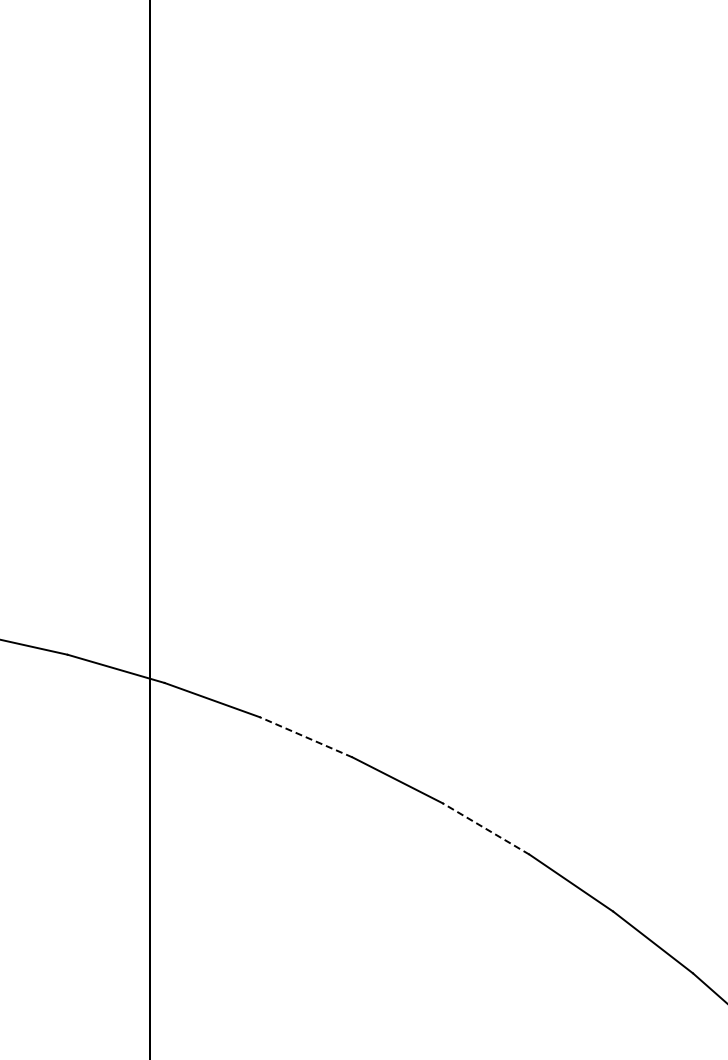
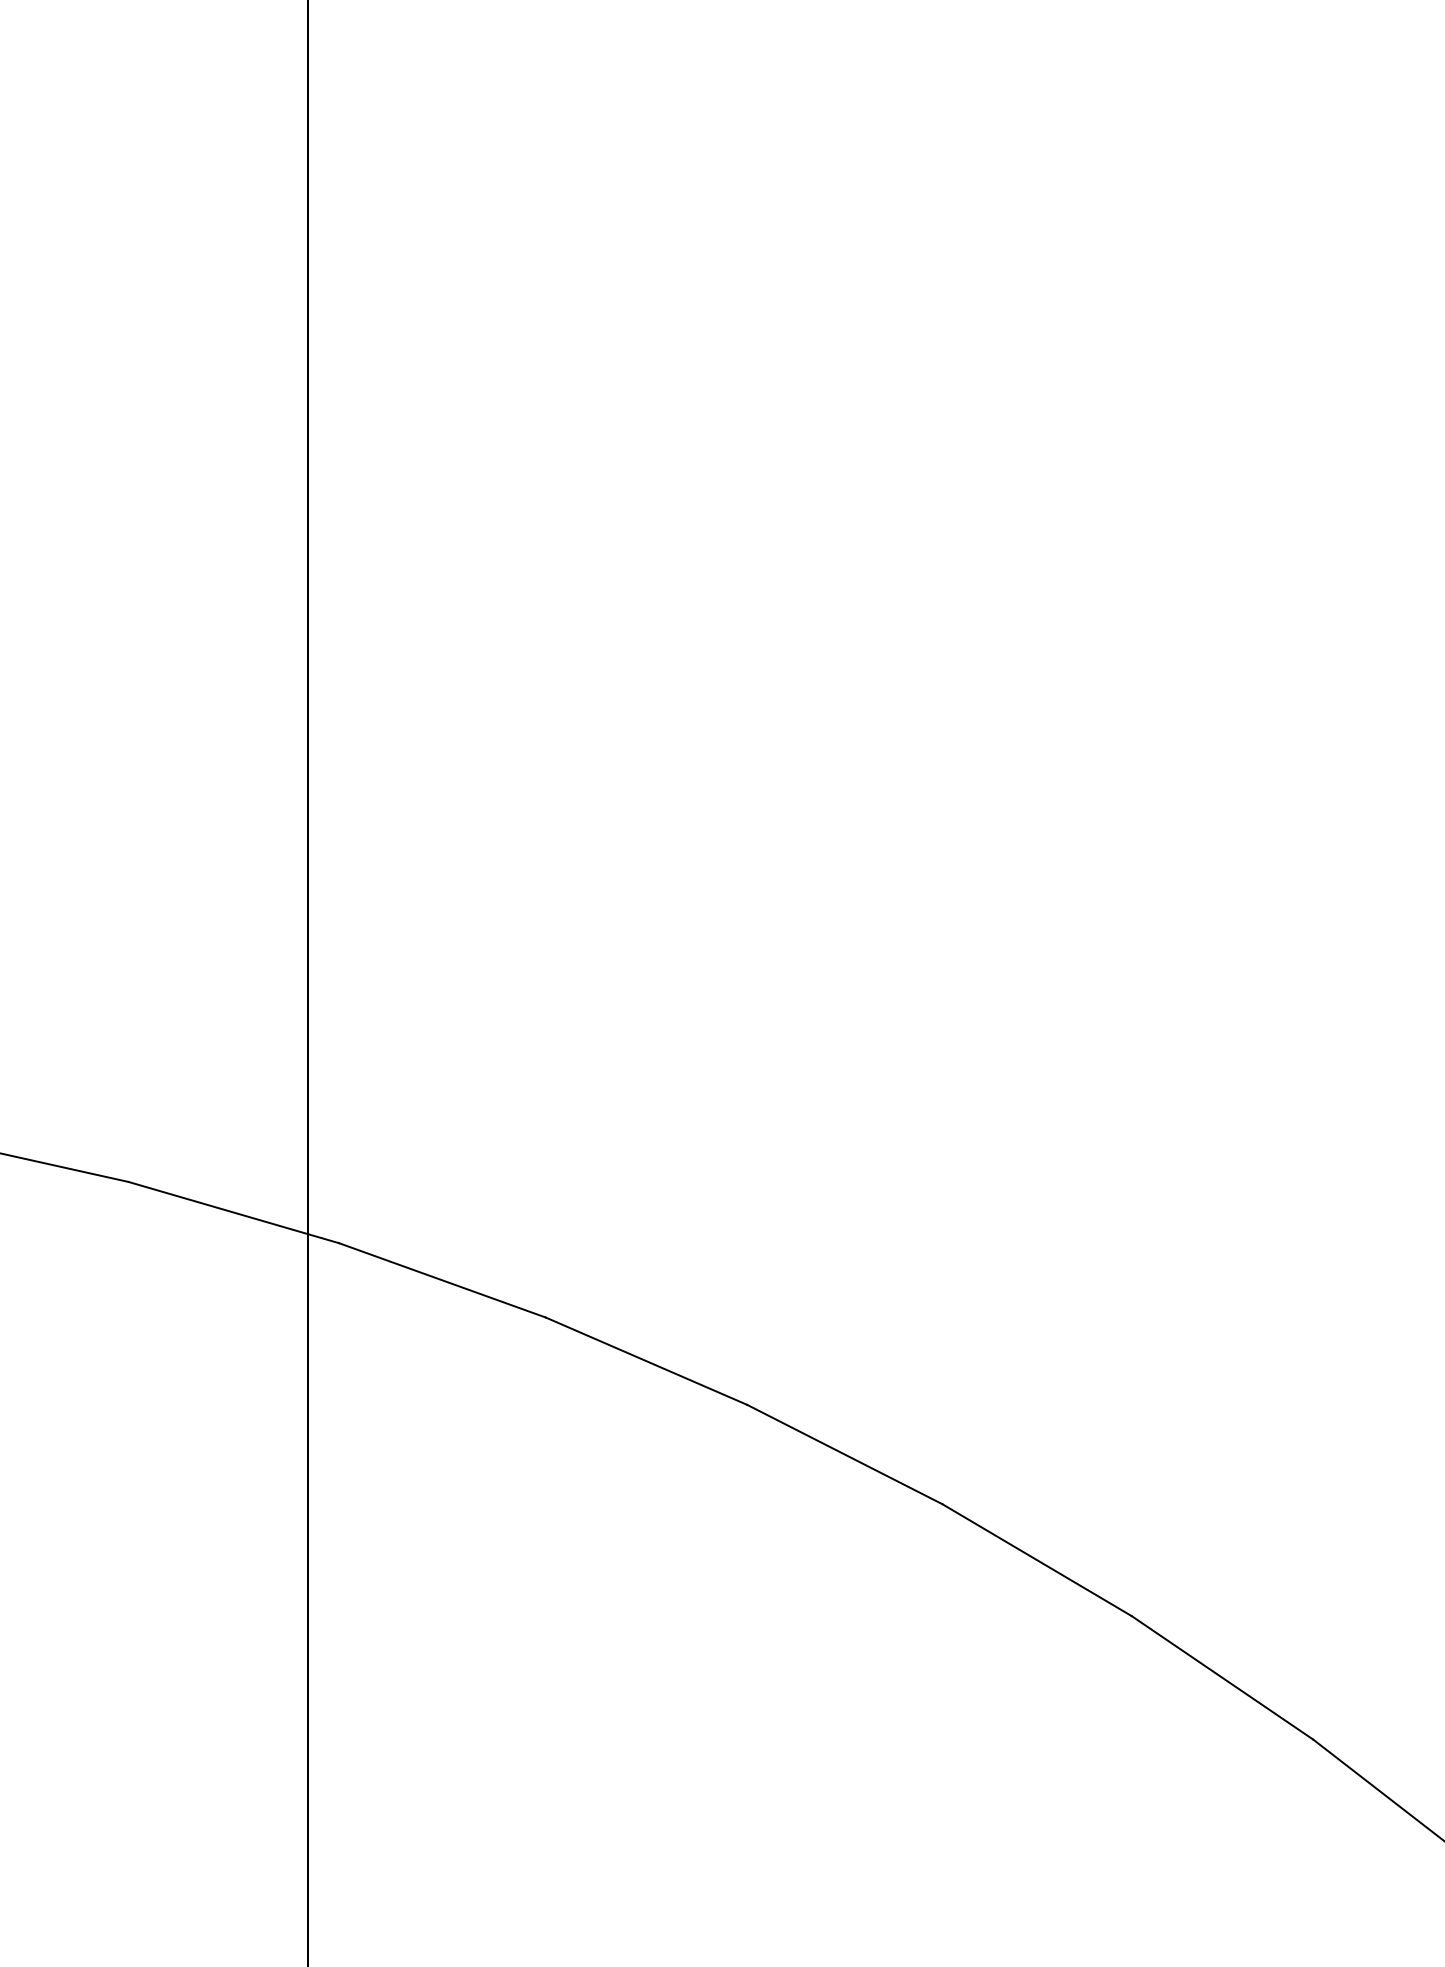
line: (306, 737) -> (647, 1361), dashed -> solid
line: (486, 828) -> (1038, 1559), dashed -> solid

